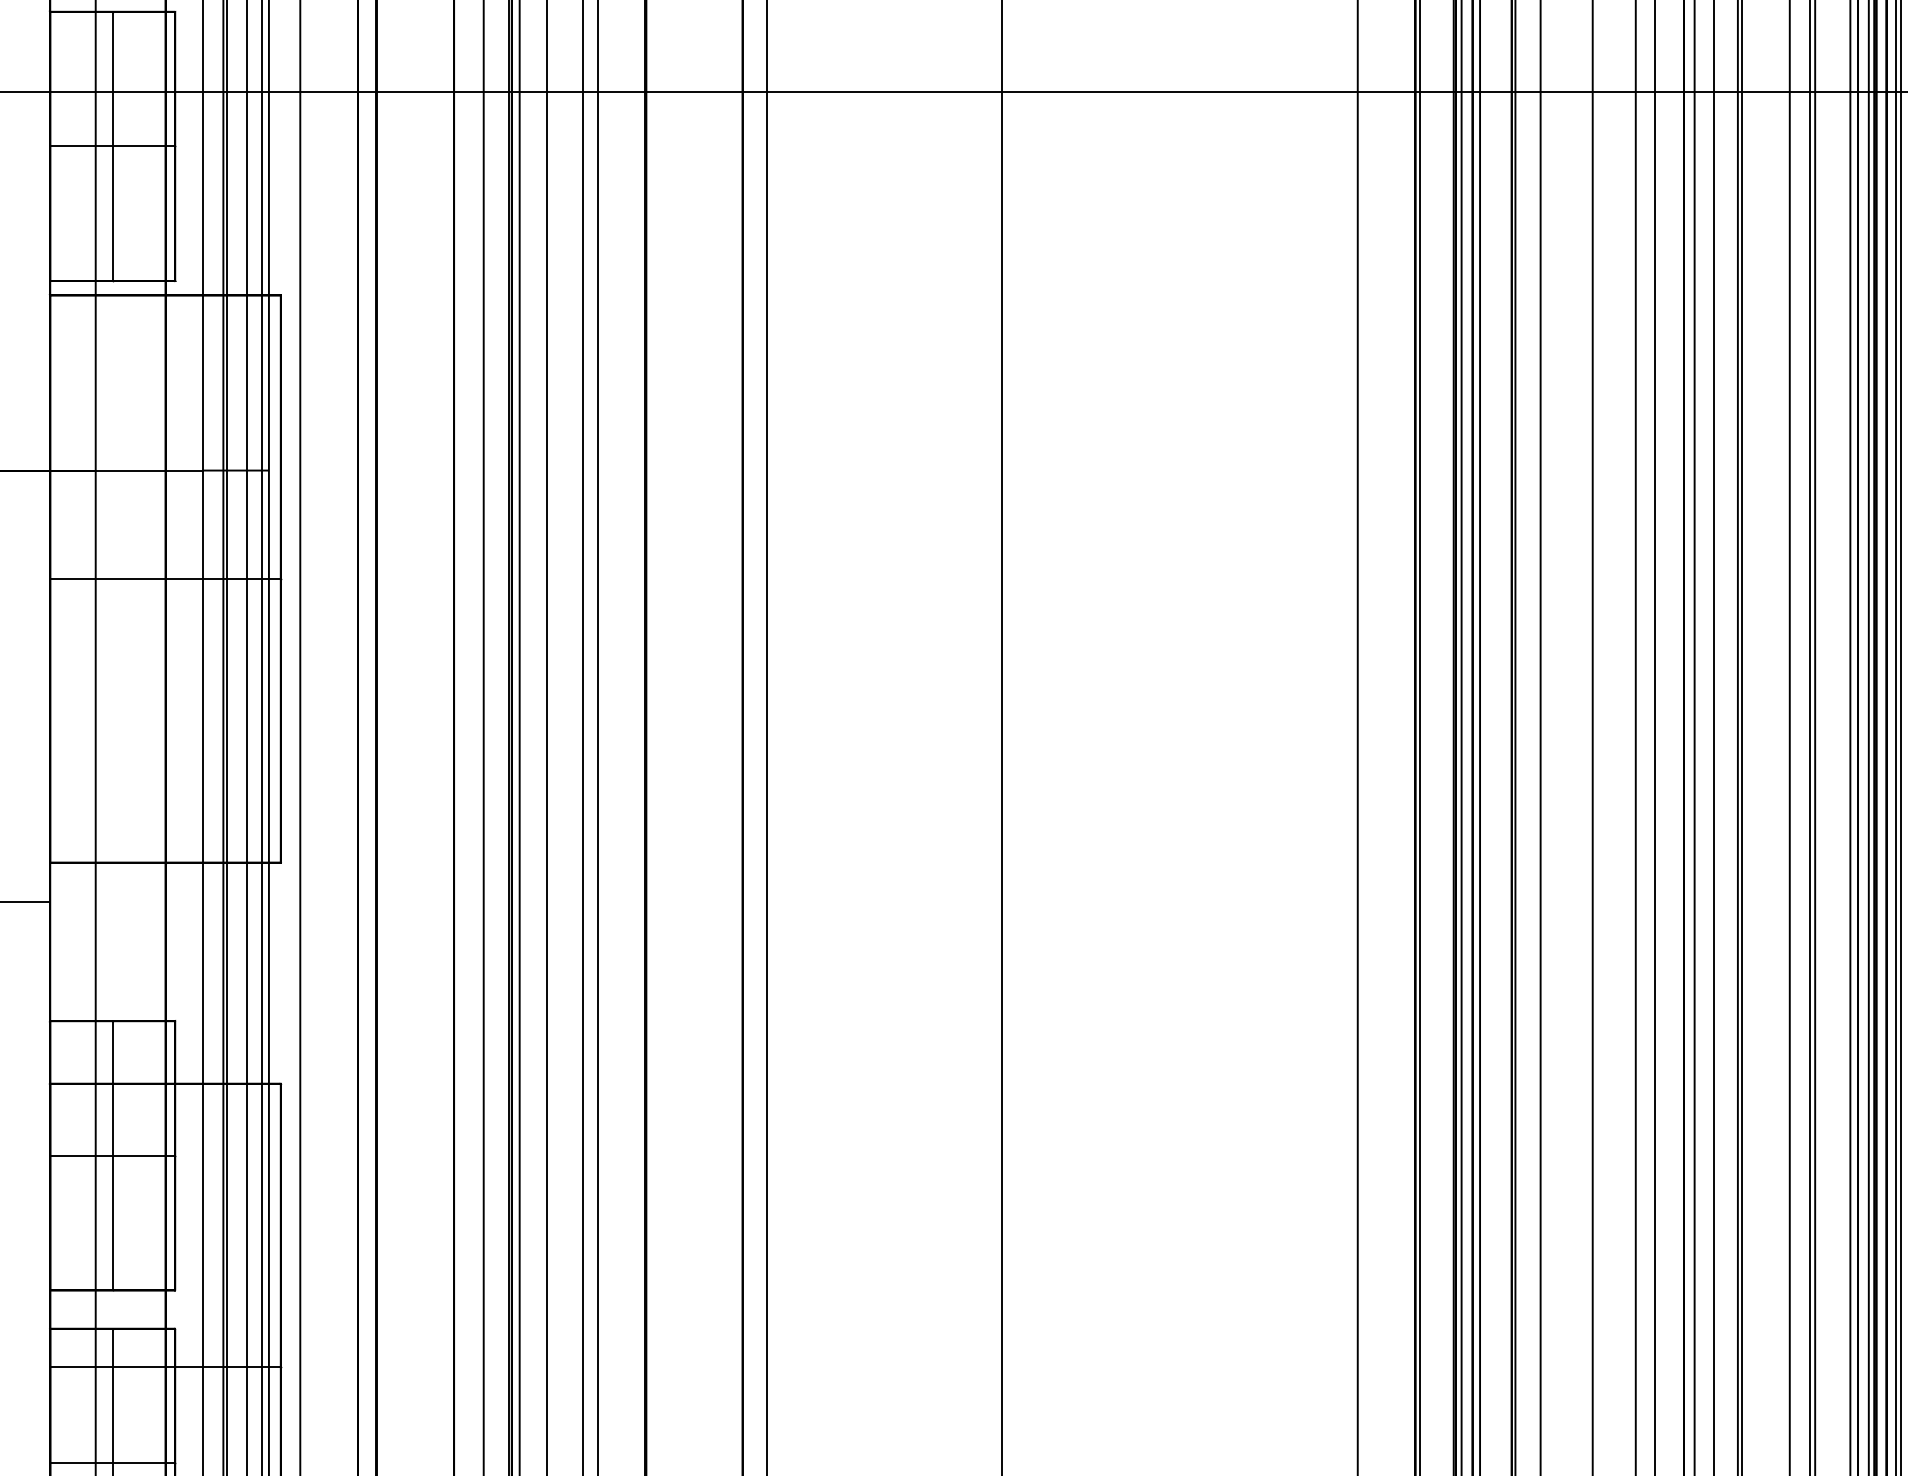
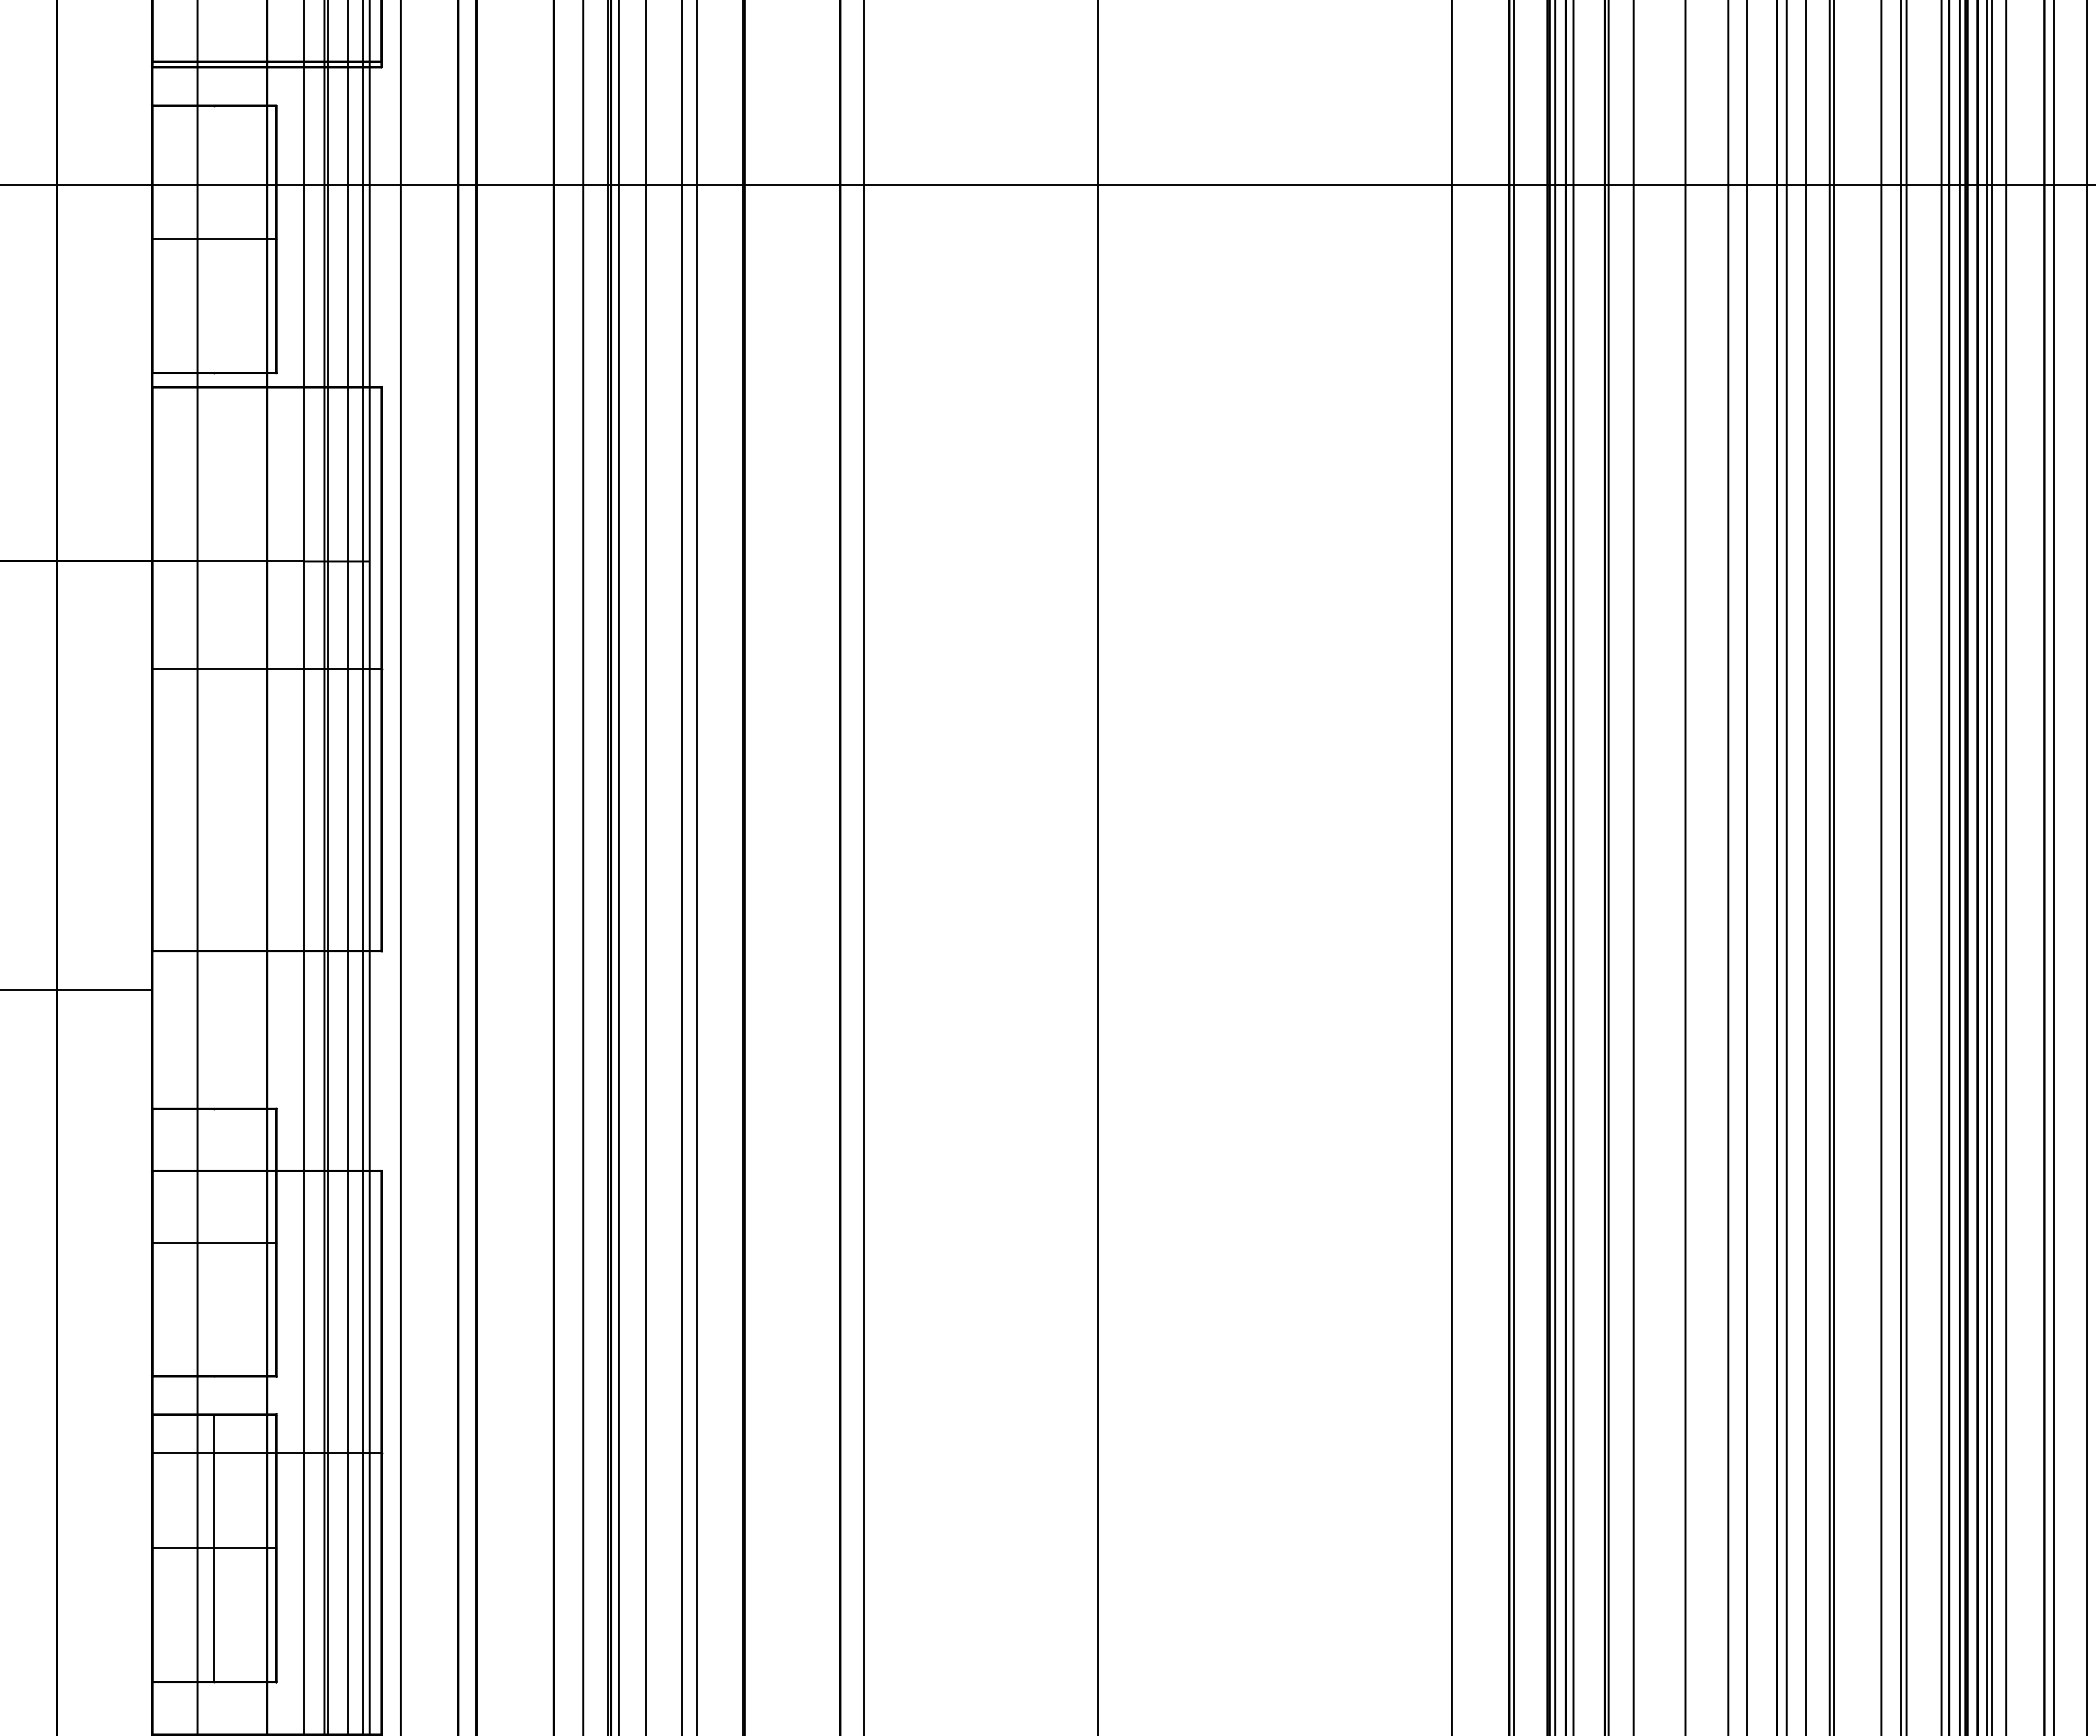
line: (112, 146) -> (214, 239), removed
line: (112, 1155) -> (214, 1242), removed

